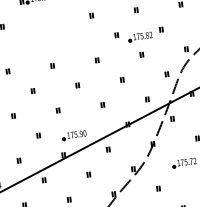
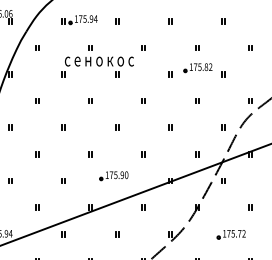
part: (54, 32) -> (97, 61), added
part: (140, 37) -> (197, 68), moved
part: (74, 135) -> (113, 176), moved

